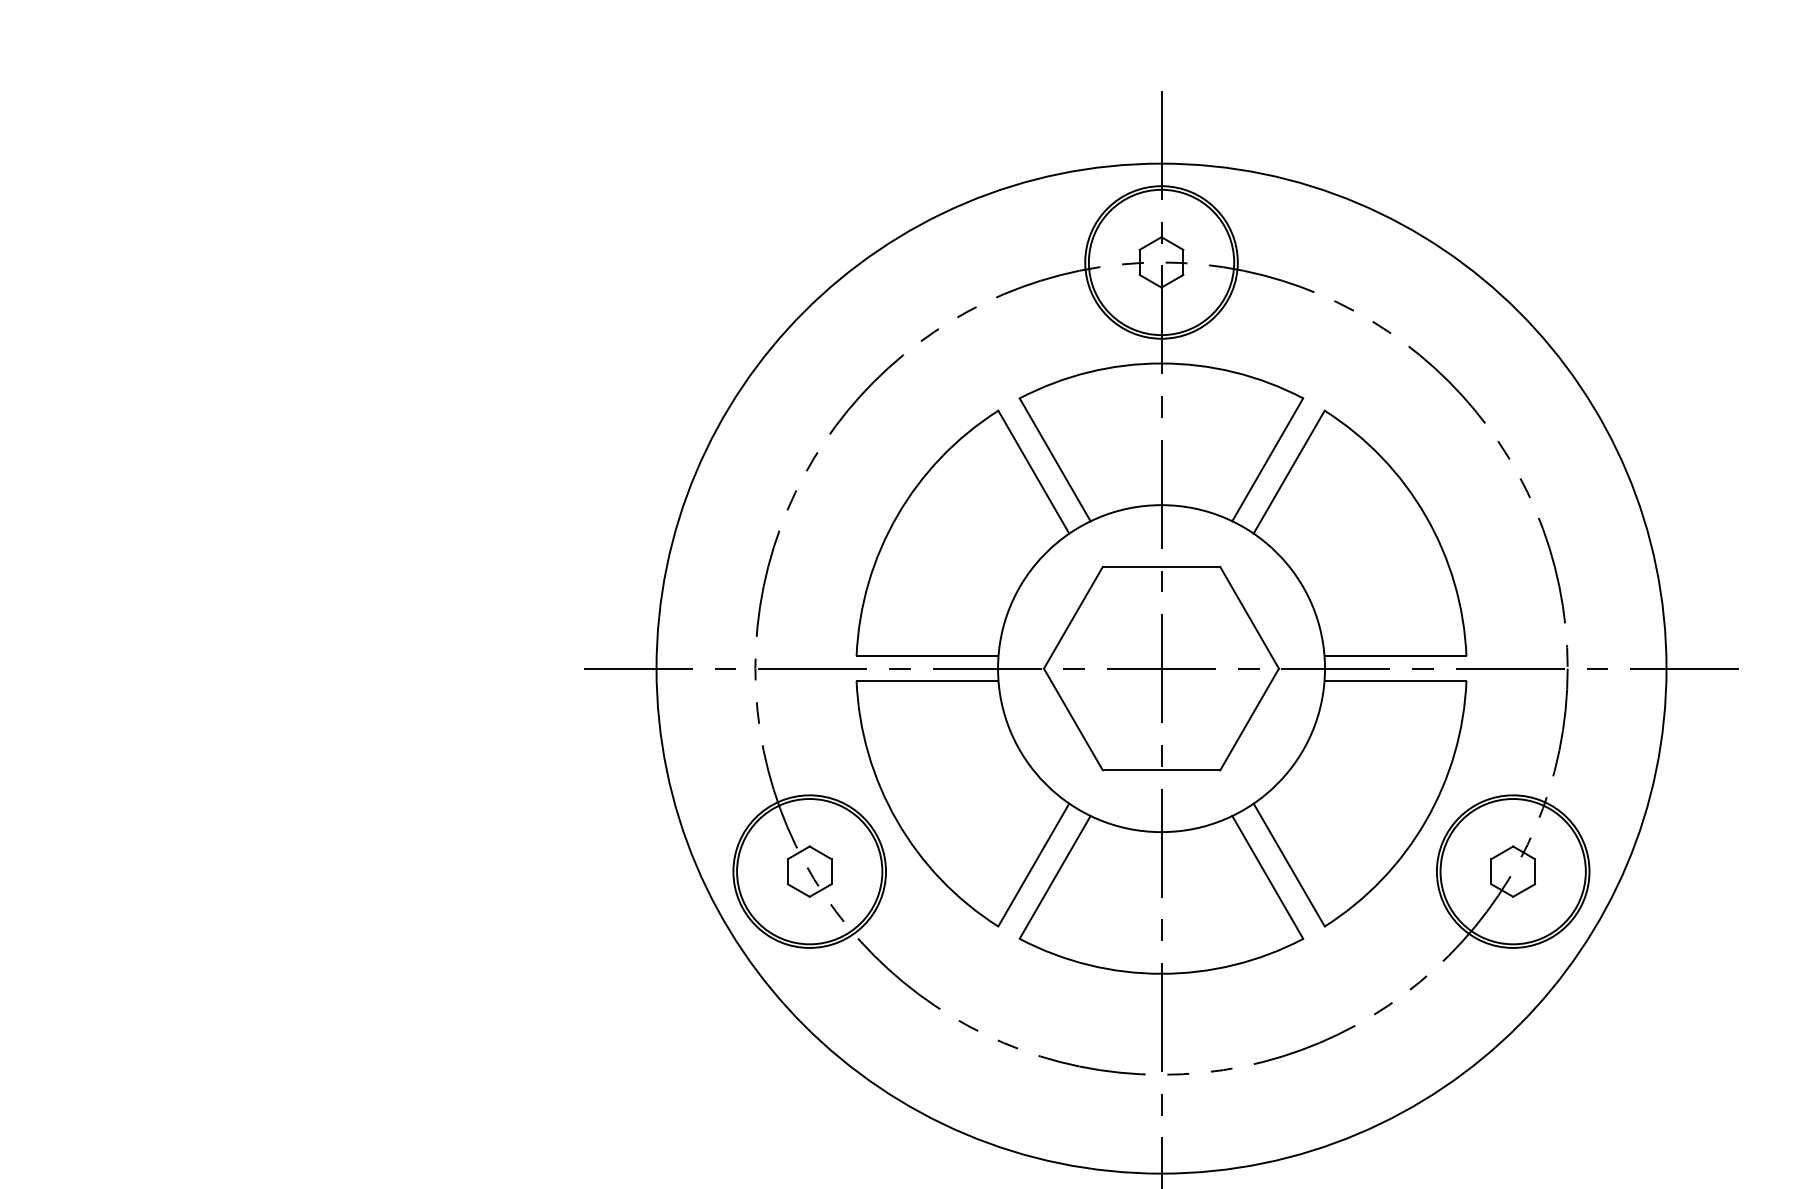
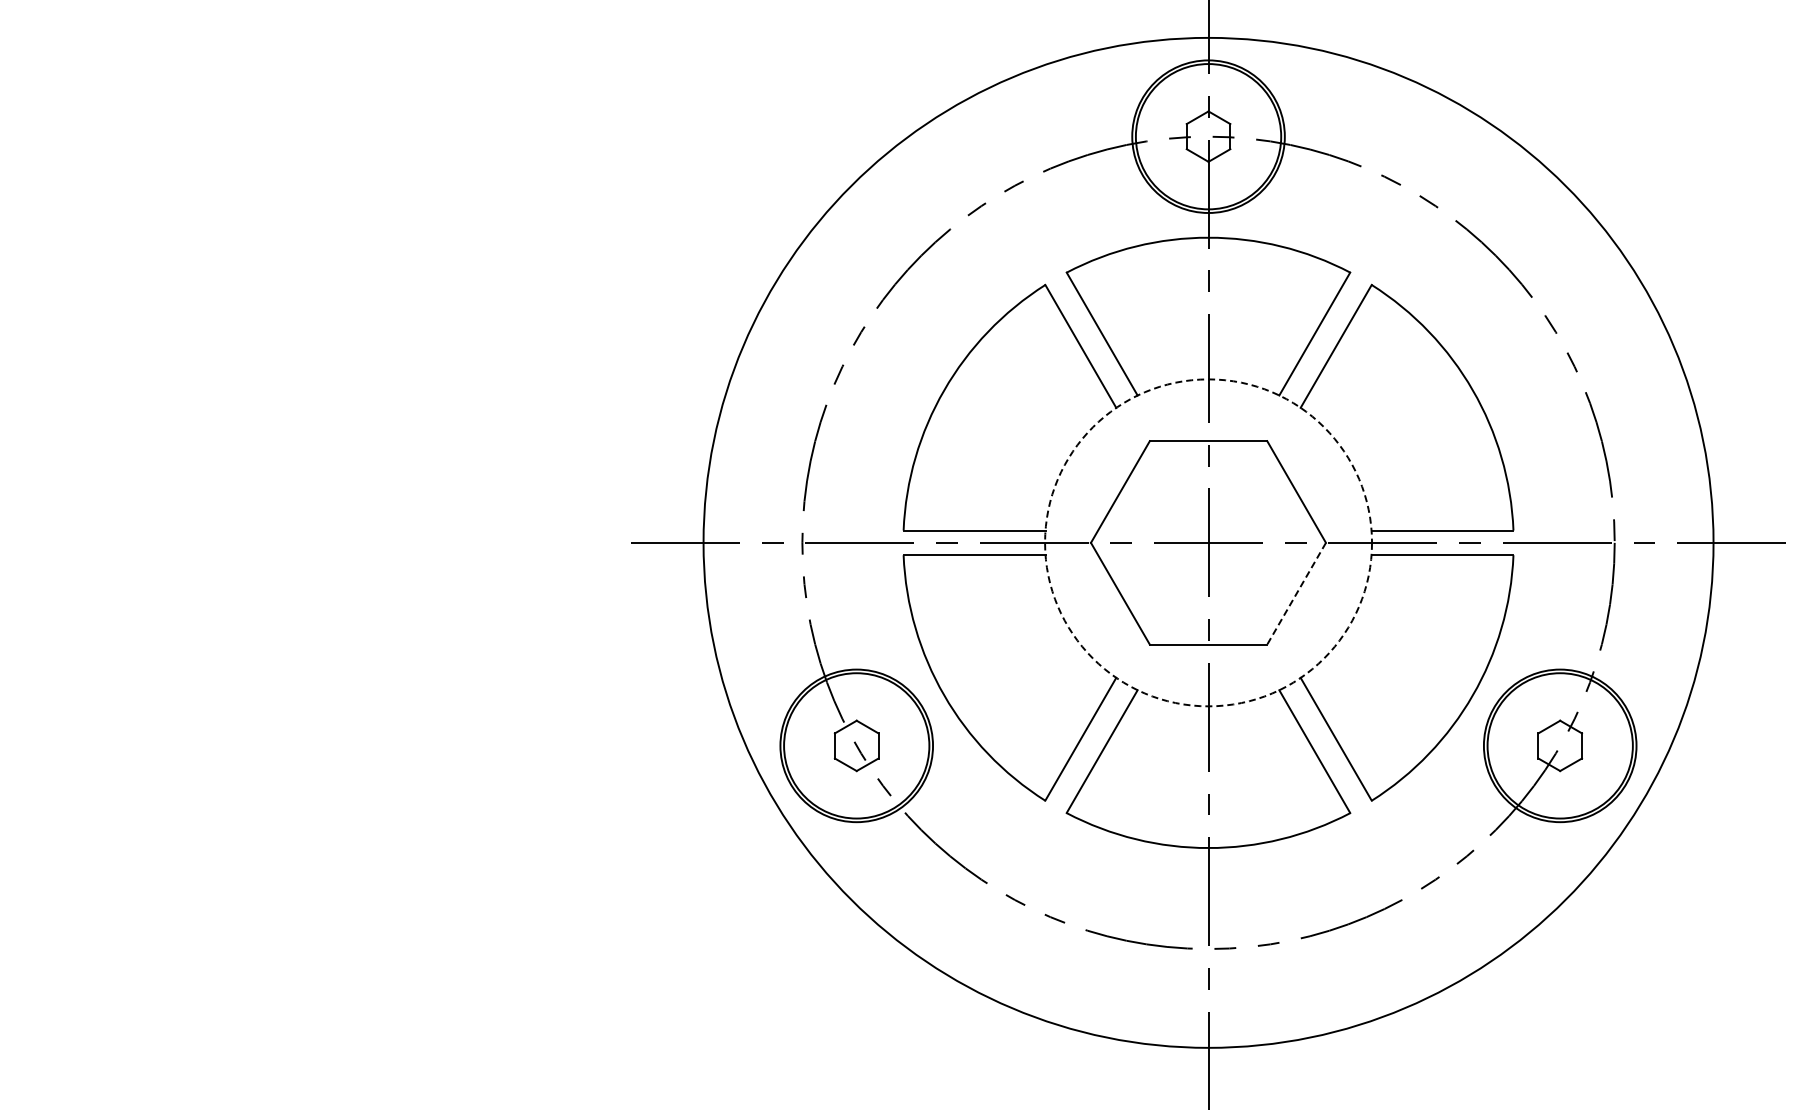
circle: (1161, 668) -> (1208, 542), solid -> dashed
line: (1249, 719) -> (1296, 593), solid -> dashed

